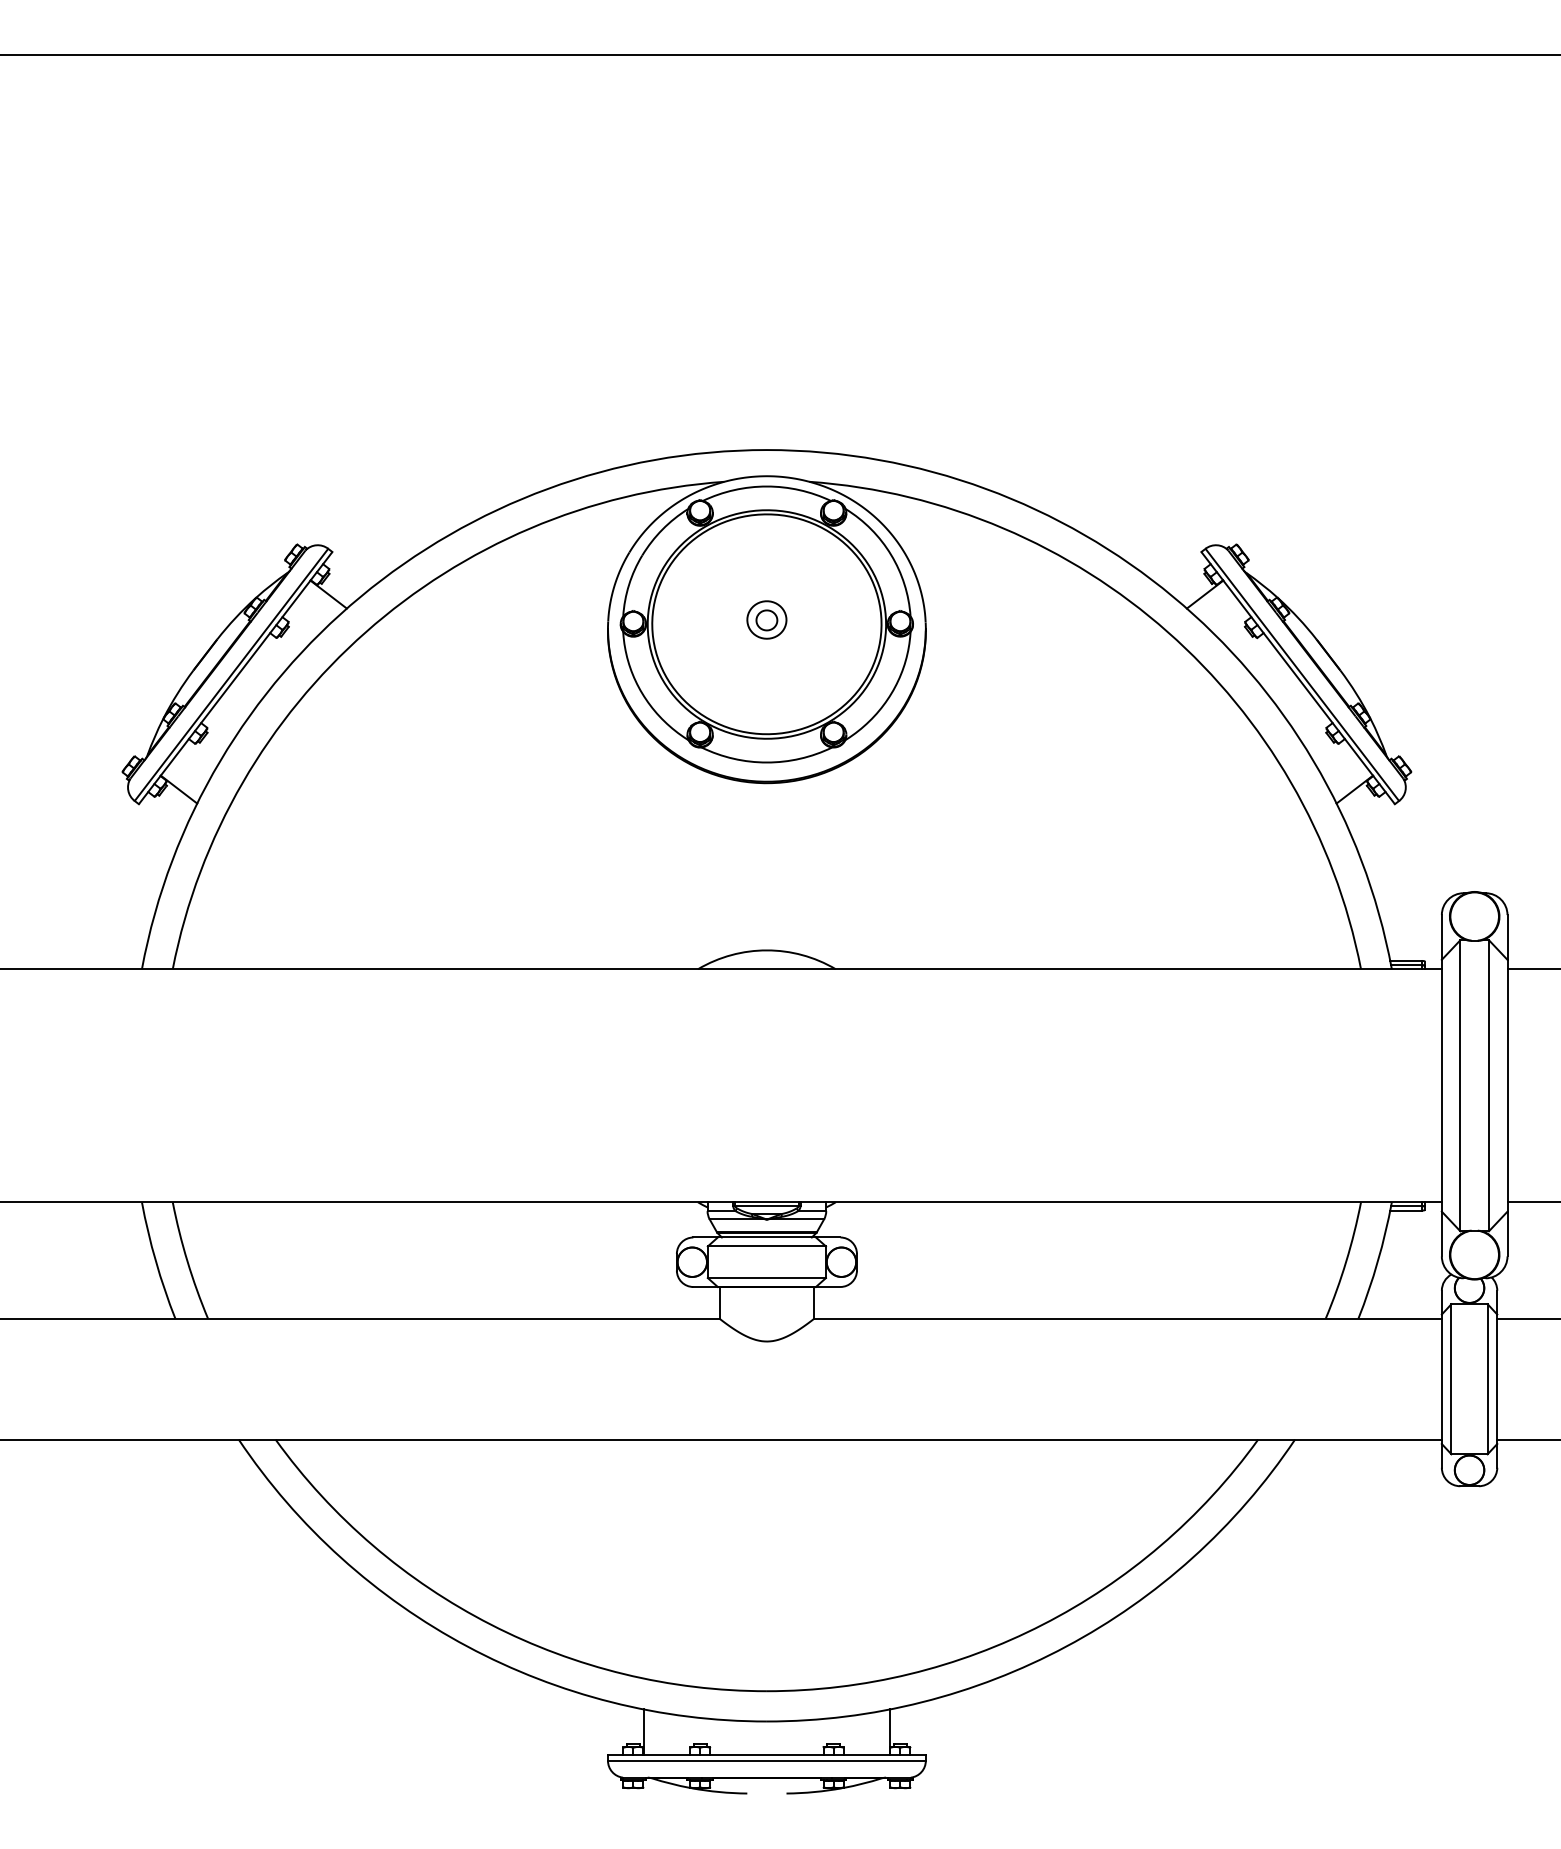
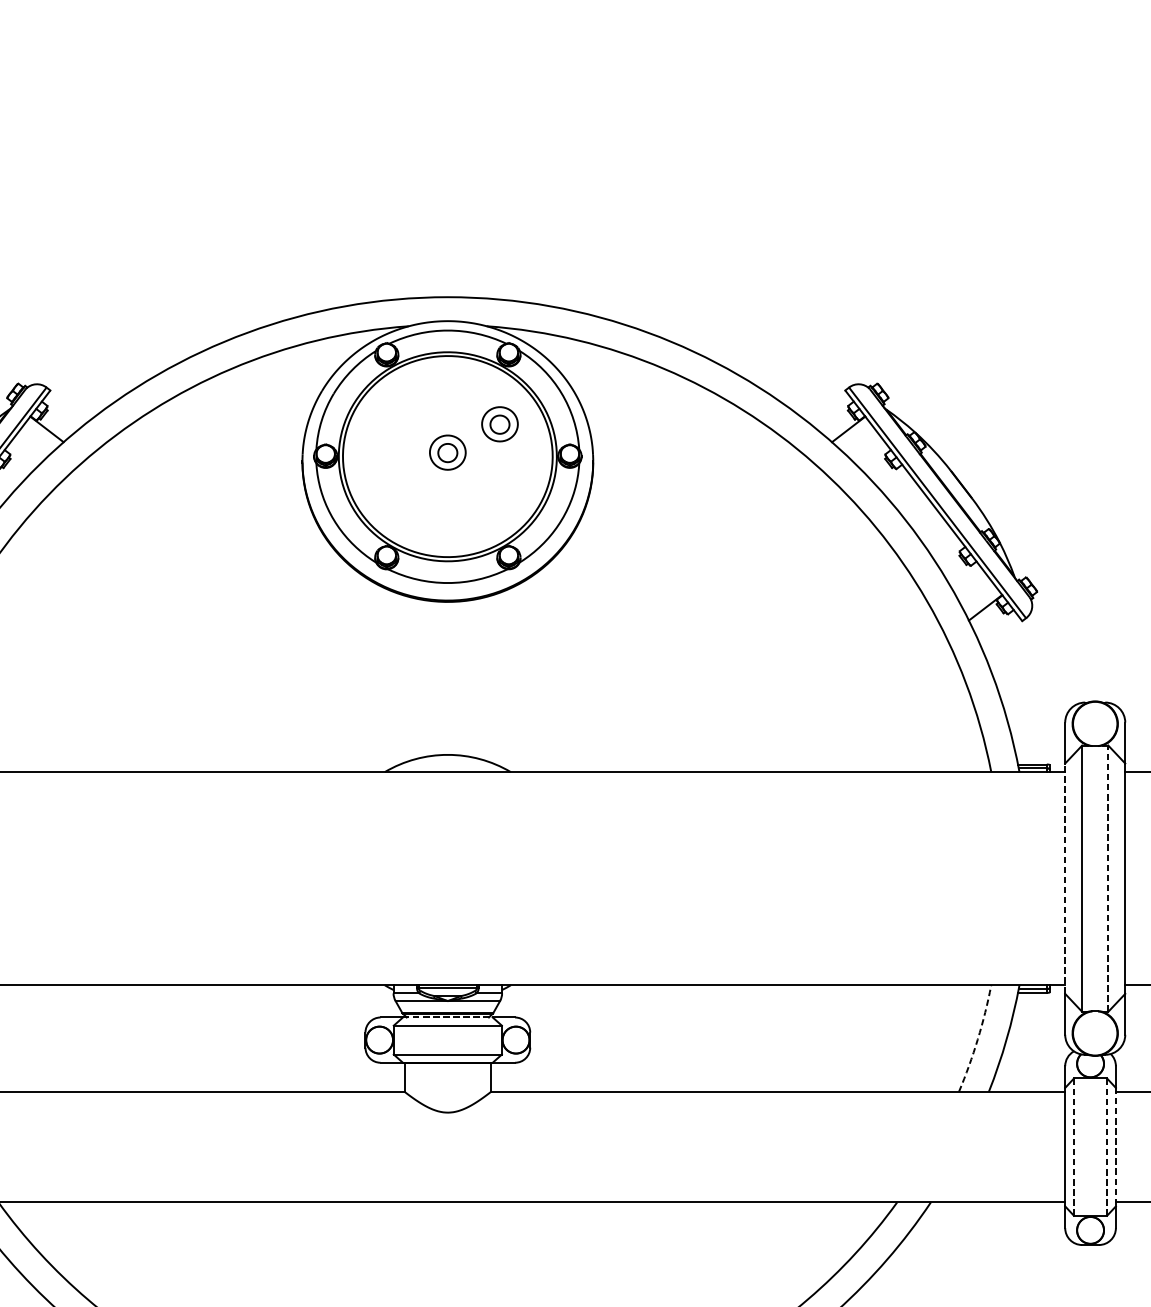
part: (823, 588) -> (499, 423), added
line: (1441, 1085) -> (1064, 878), solid -> dashed
line: (1488, 1085) -> (1107, 878), solid -> dashed
line: (767, 1237) -> (448, 1017), solid -> dashed
arc: (1346, 1261) -> (977, 1039), solid -> dashed
line: (1487, 1378) -> (1106, 1146), solid -> dashed
line: (1451, 1379) -> (1074, 1147), solid -> dashed
line: (1497, 1379) -> (1116, 1147), solid -> dashed

